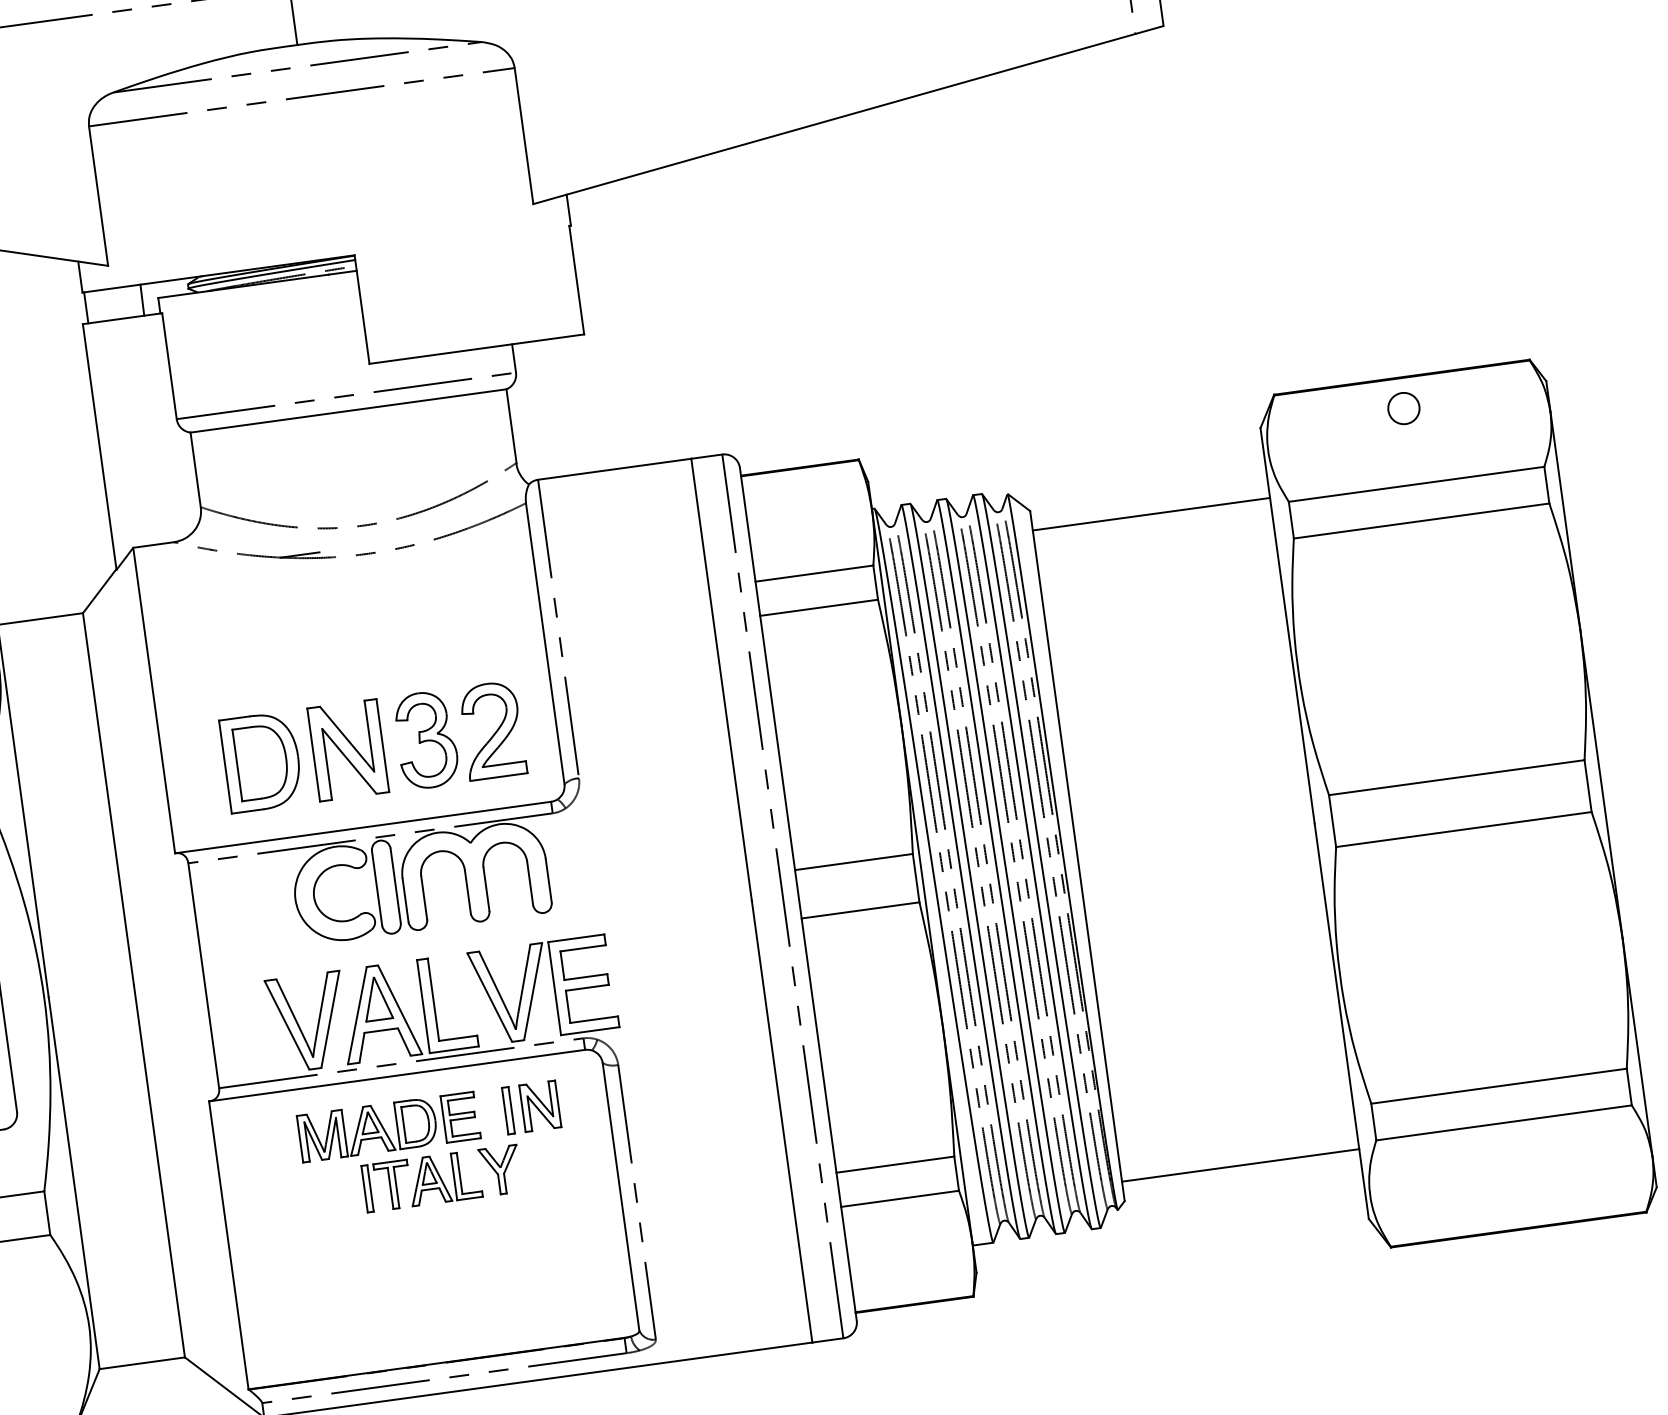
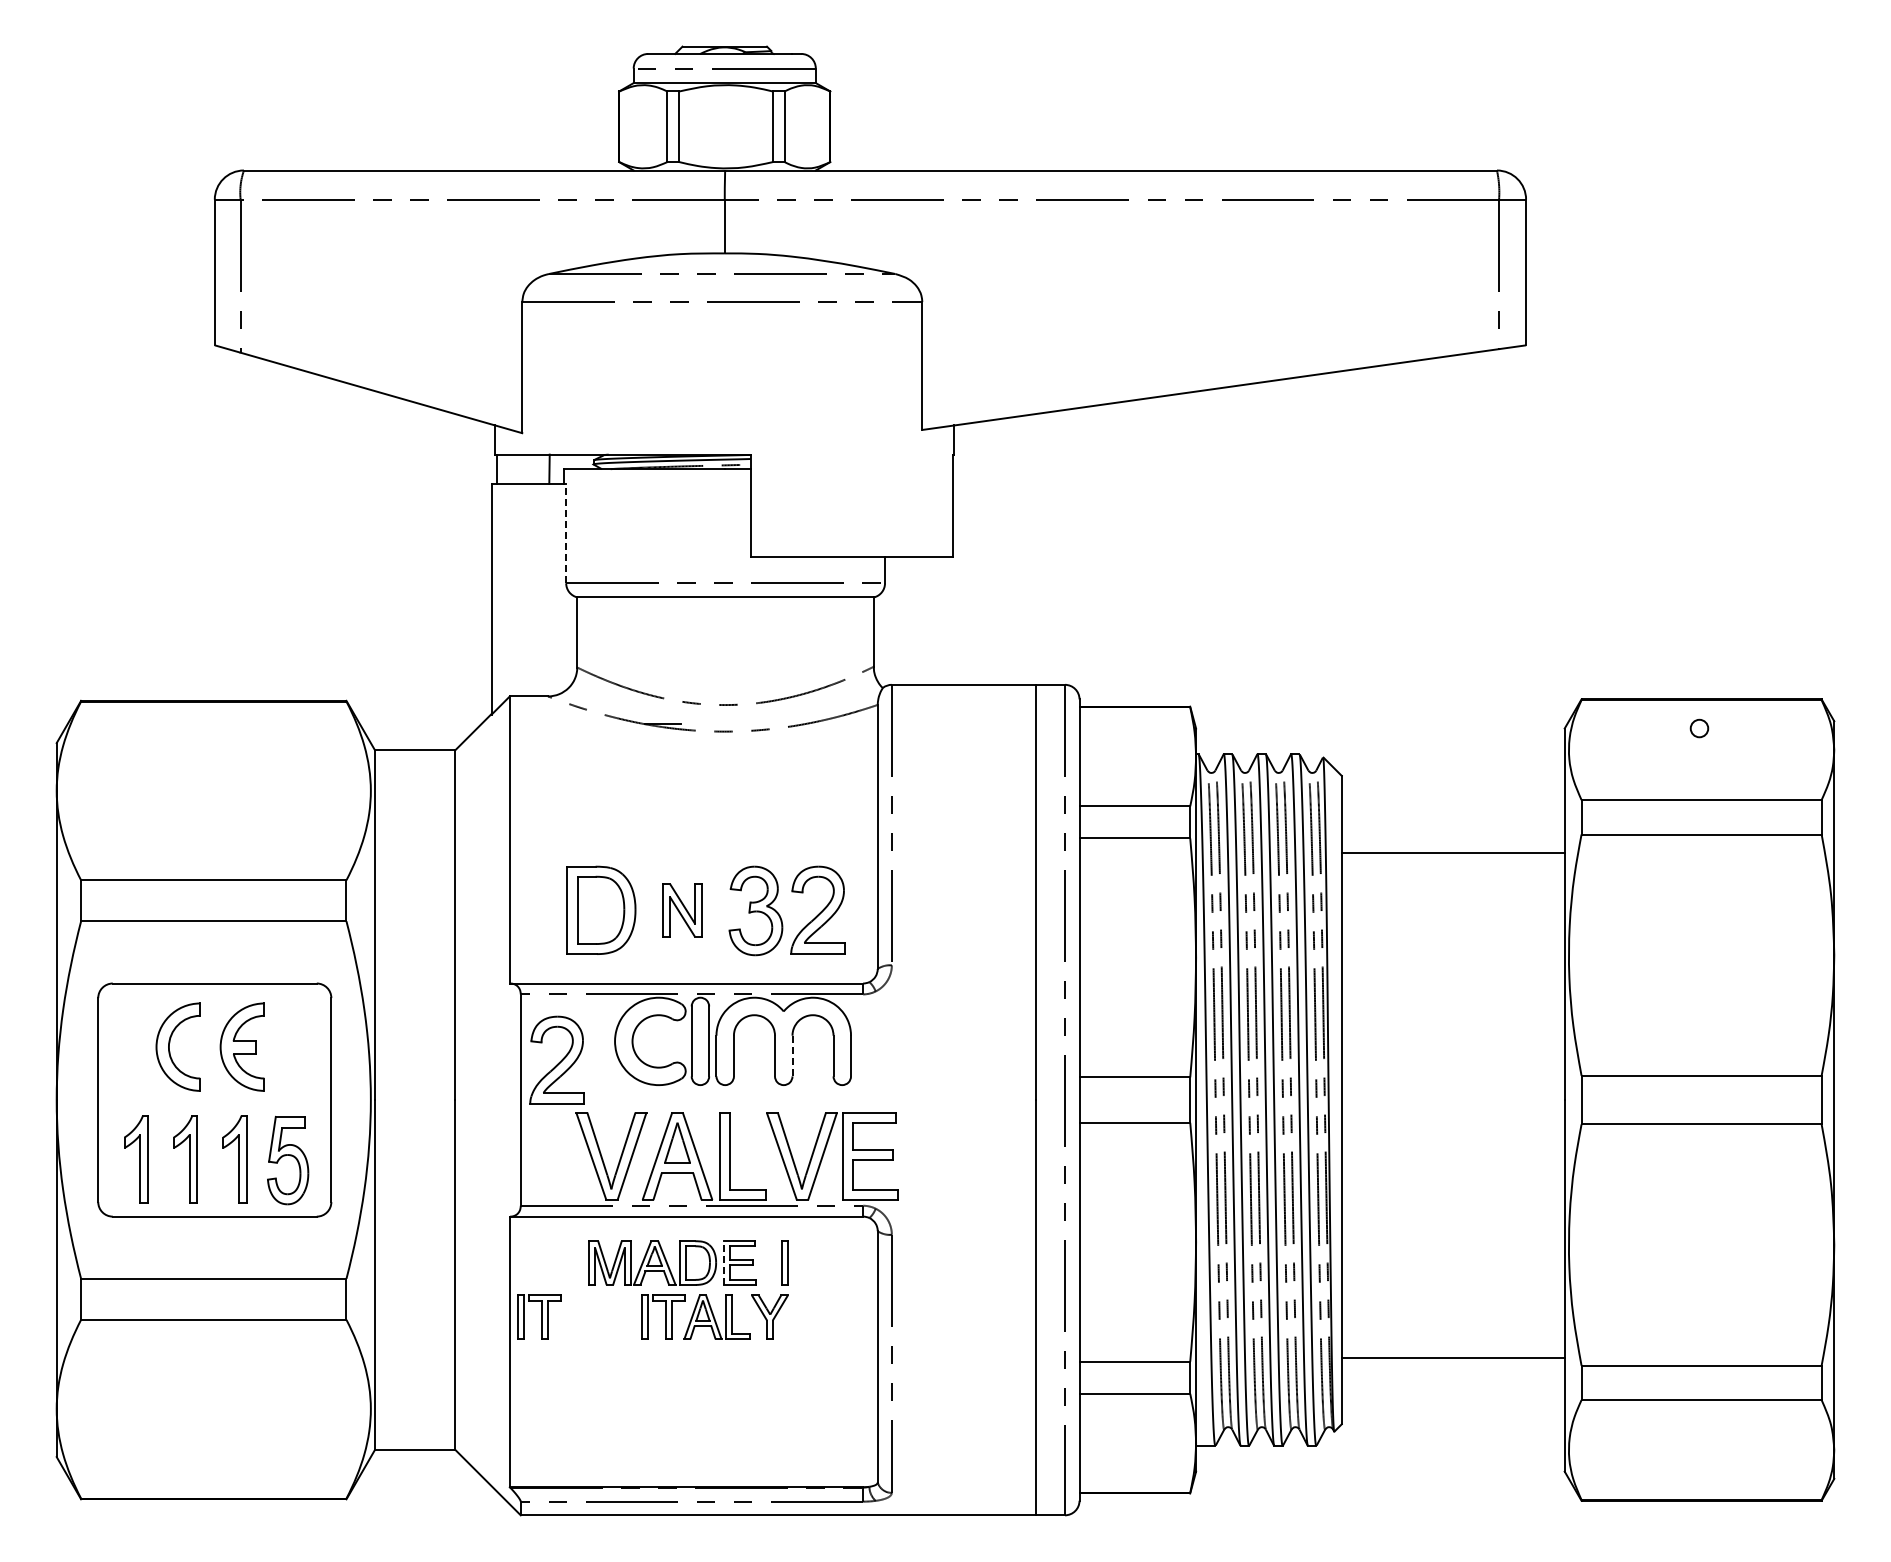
line: (169, 366) -> (566, 533), solid -> dashed
circle: (1403, 408) -> (1699, 728), size x0.6
line: (1150, 514) -> (1452, 853), moved
part: (348, 750) -> (682, 910), size x0.6
line: (486, 889) -> (792, 1056), solid -> dashed
part: (235, 927) -> (556, 1059), added
part: (539, 1105) -> (814, 1262), removed
line: (444, 1119) -> (724, 1263), solid -> dashed
line: (1239, 1166) -> (1452, 1358), moved
part: (255, 1203) -> (539, 1316), added

